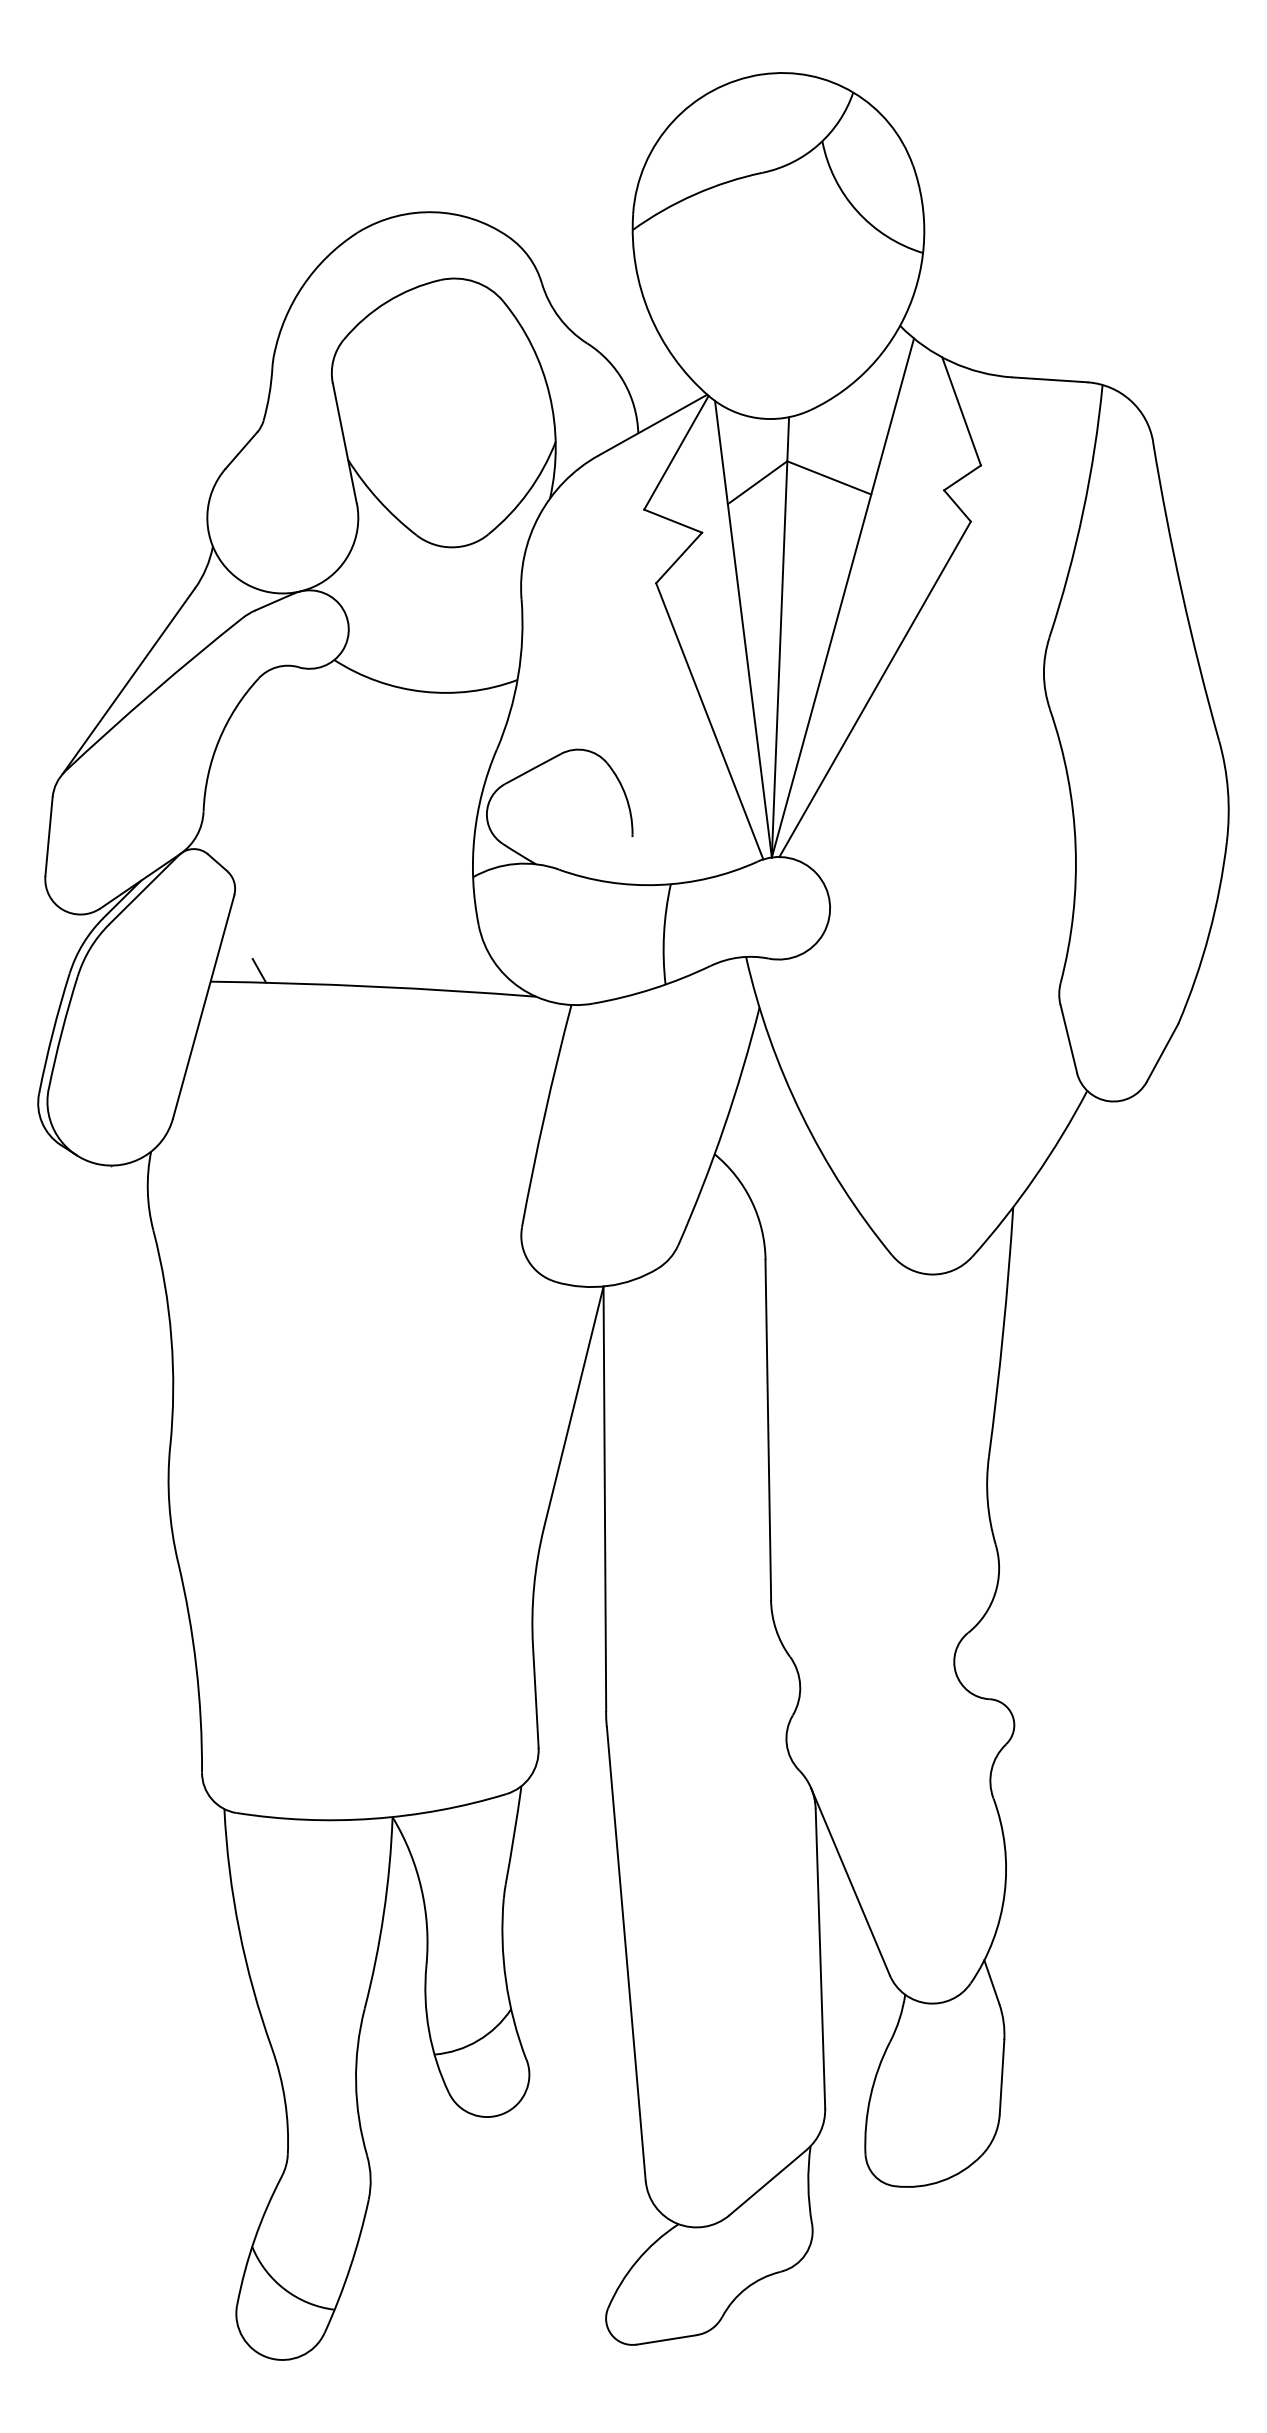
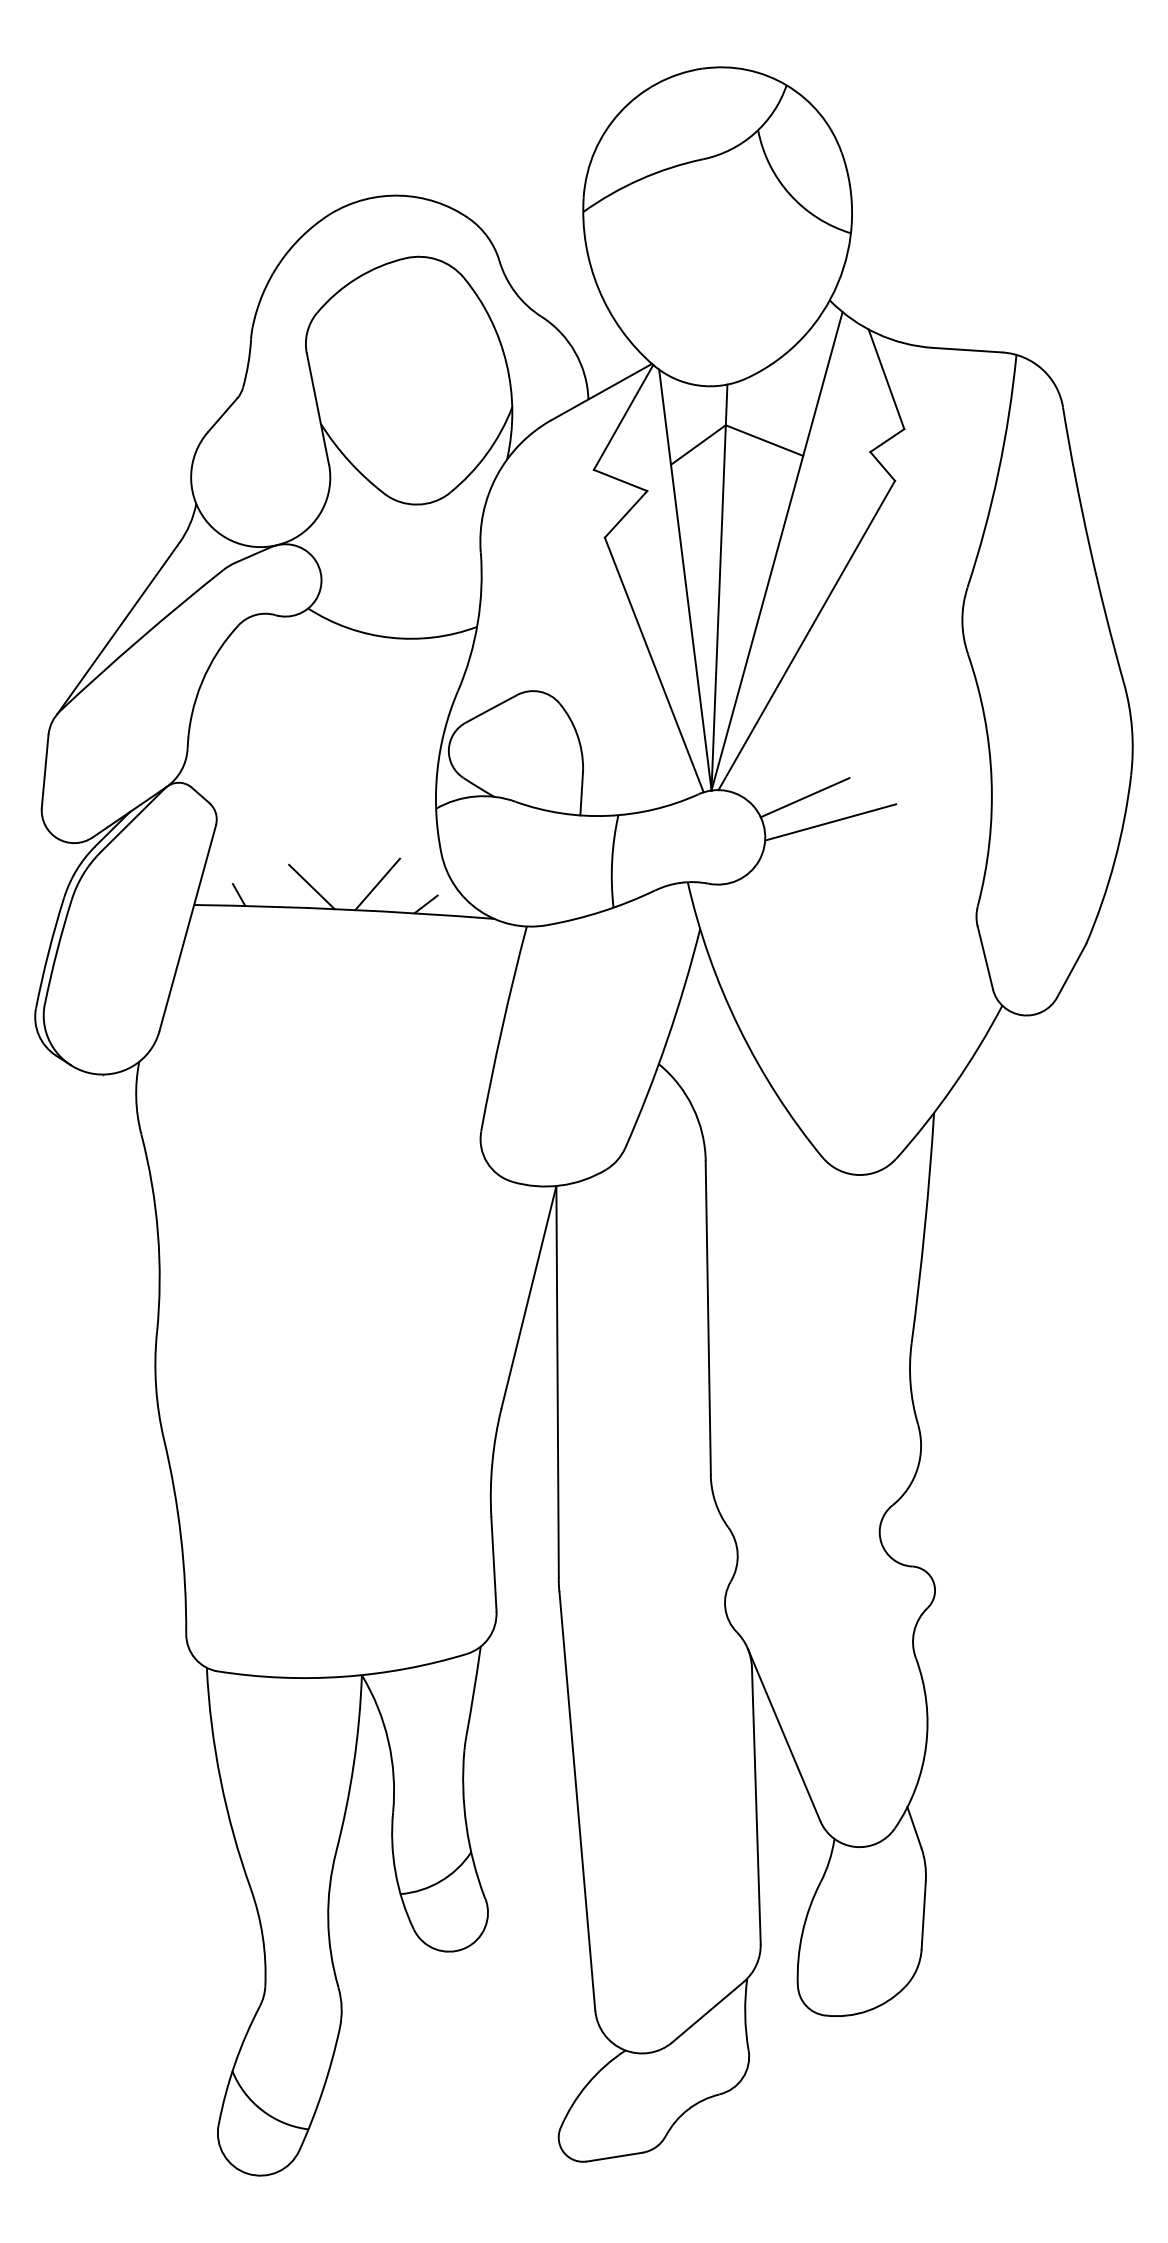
line: (630, 860) -> (581, 793), added
line: (873, 865) -> (805, 797), added
line: (900, 891) -> (830, 821), added
line: (409, 959) -> (377, 884), added
line: (338, 962) -> (312, 887), added
line: (461, 980) -> (425, 903), added

